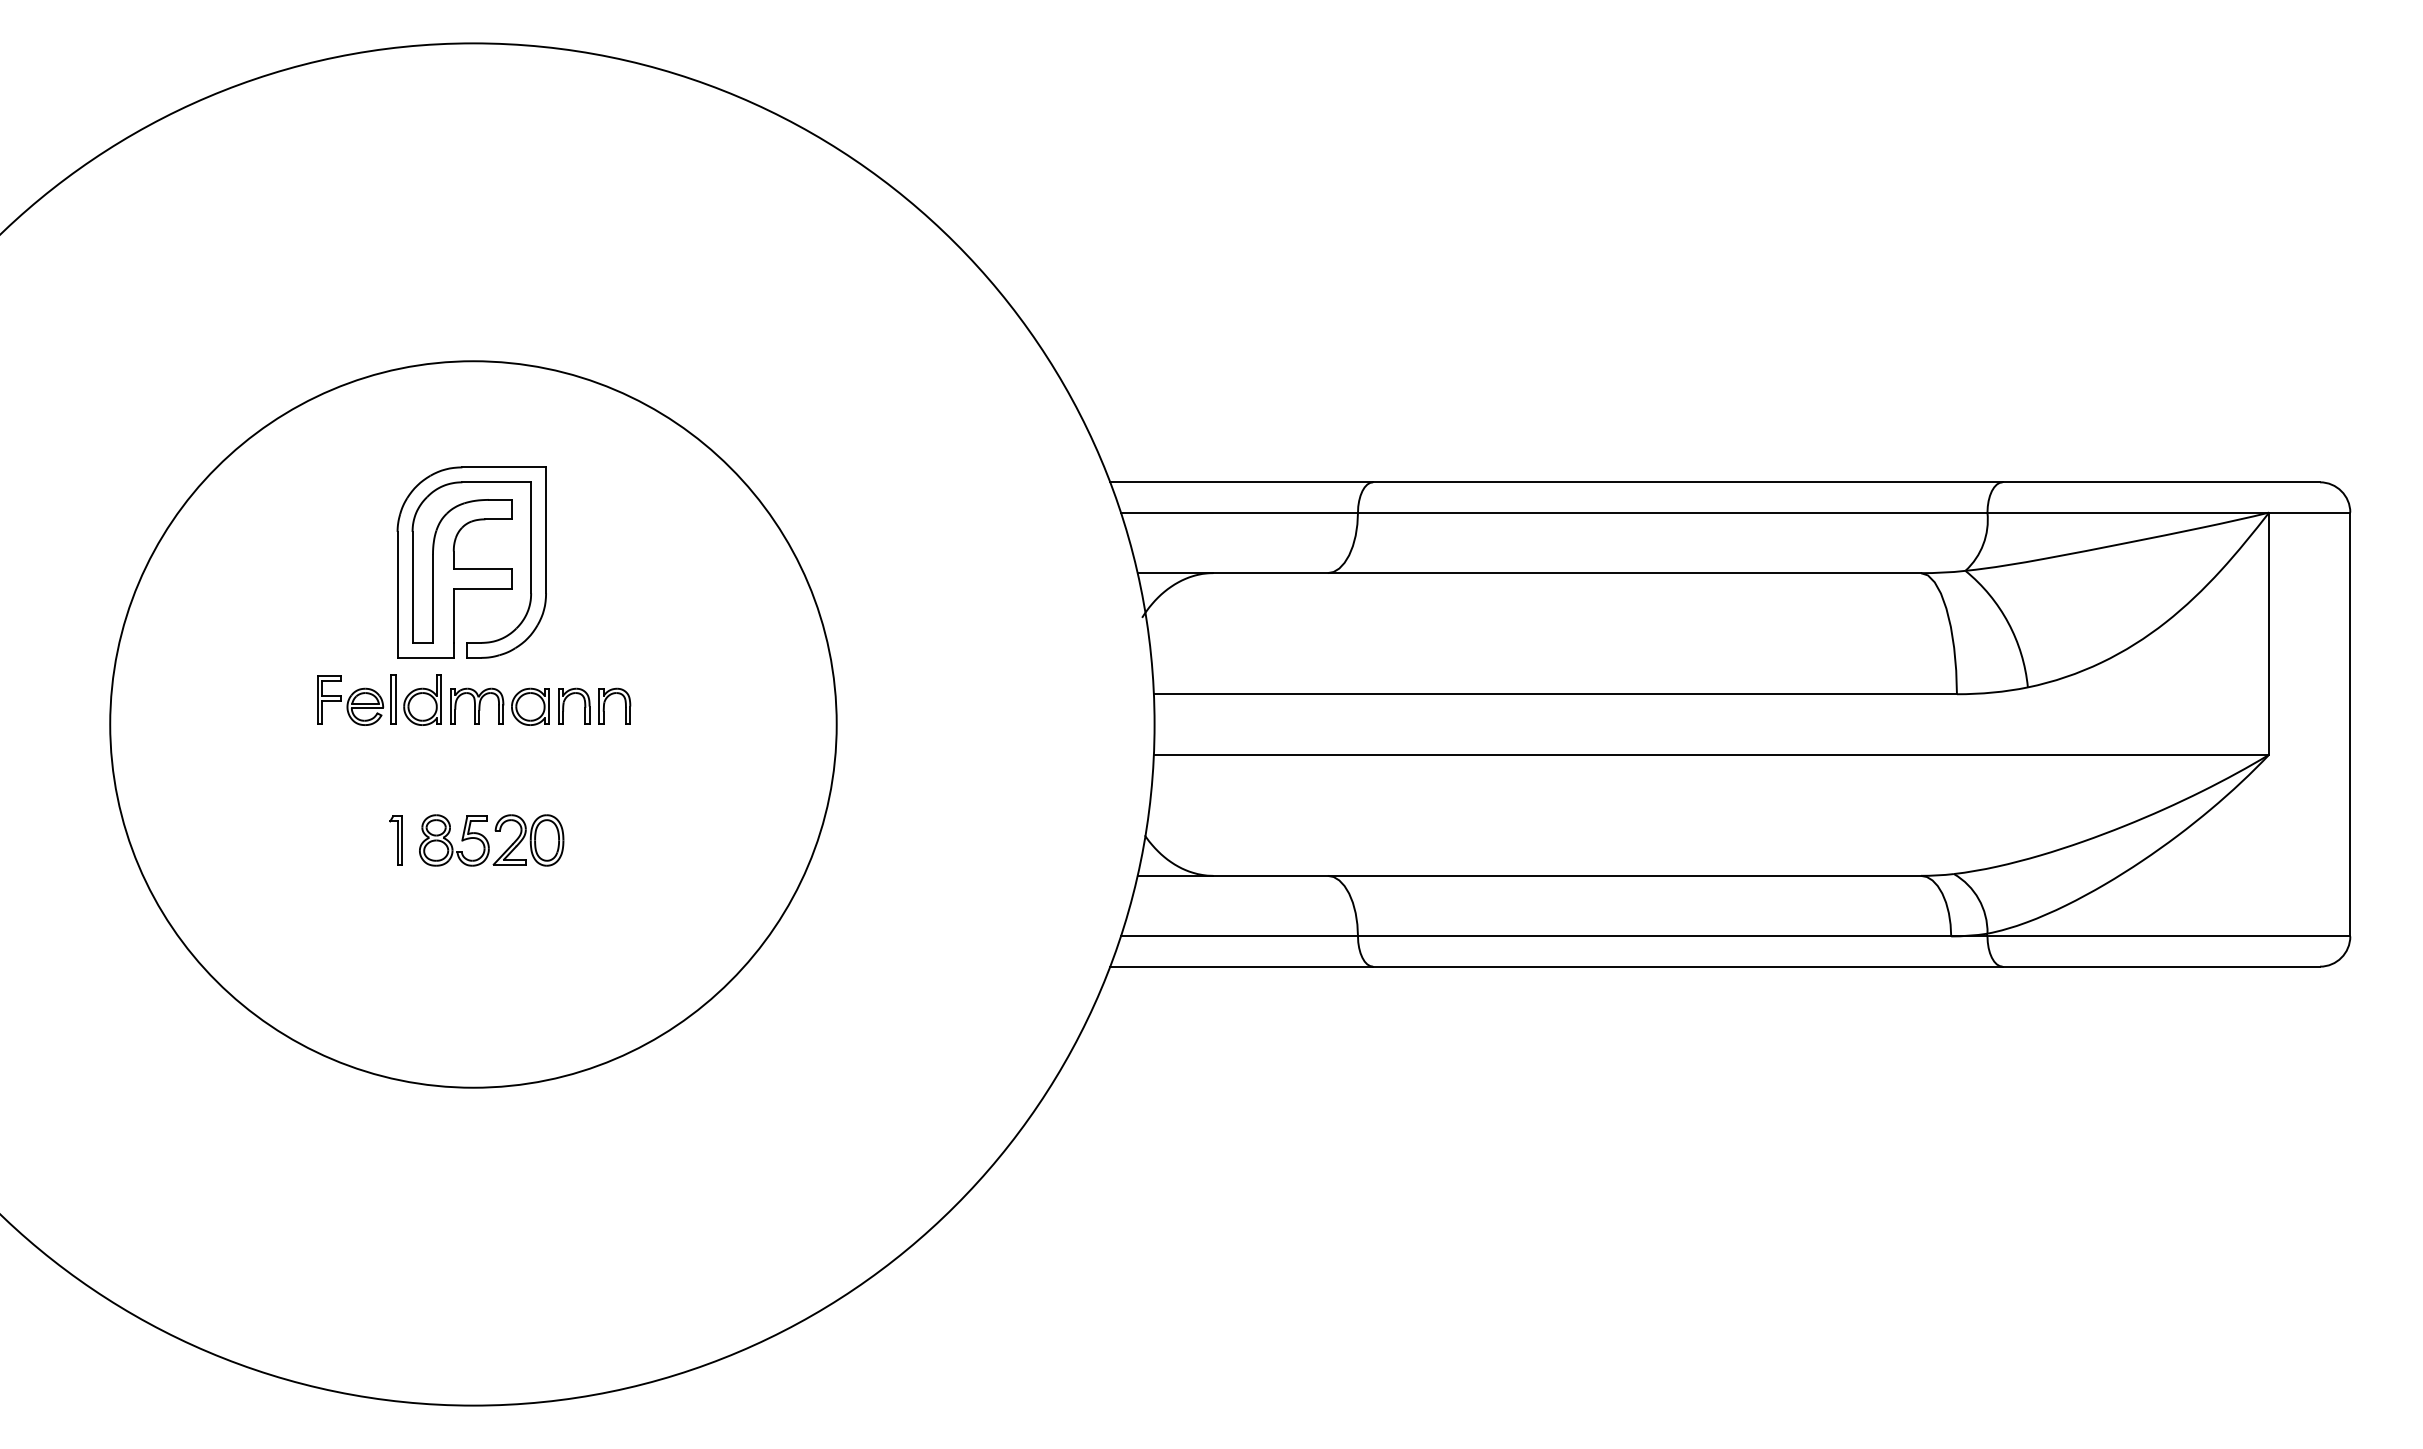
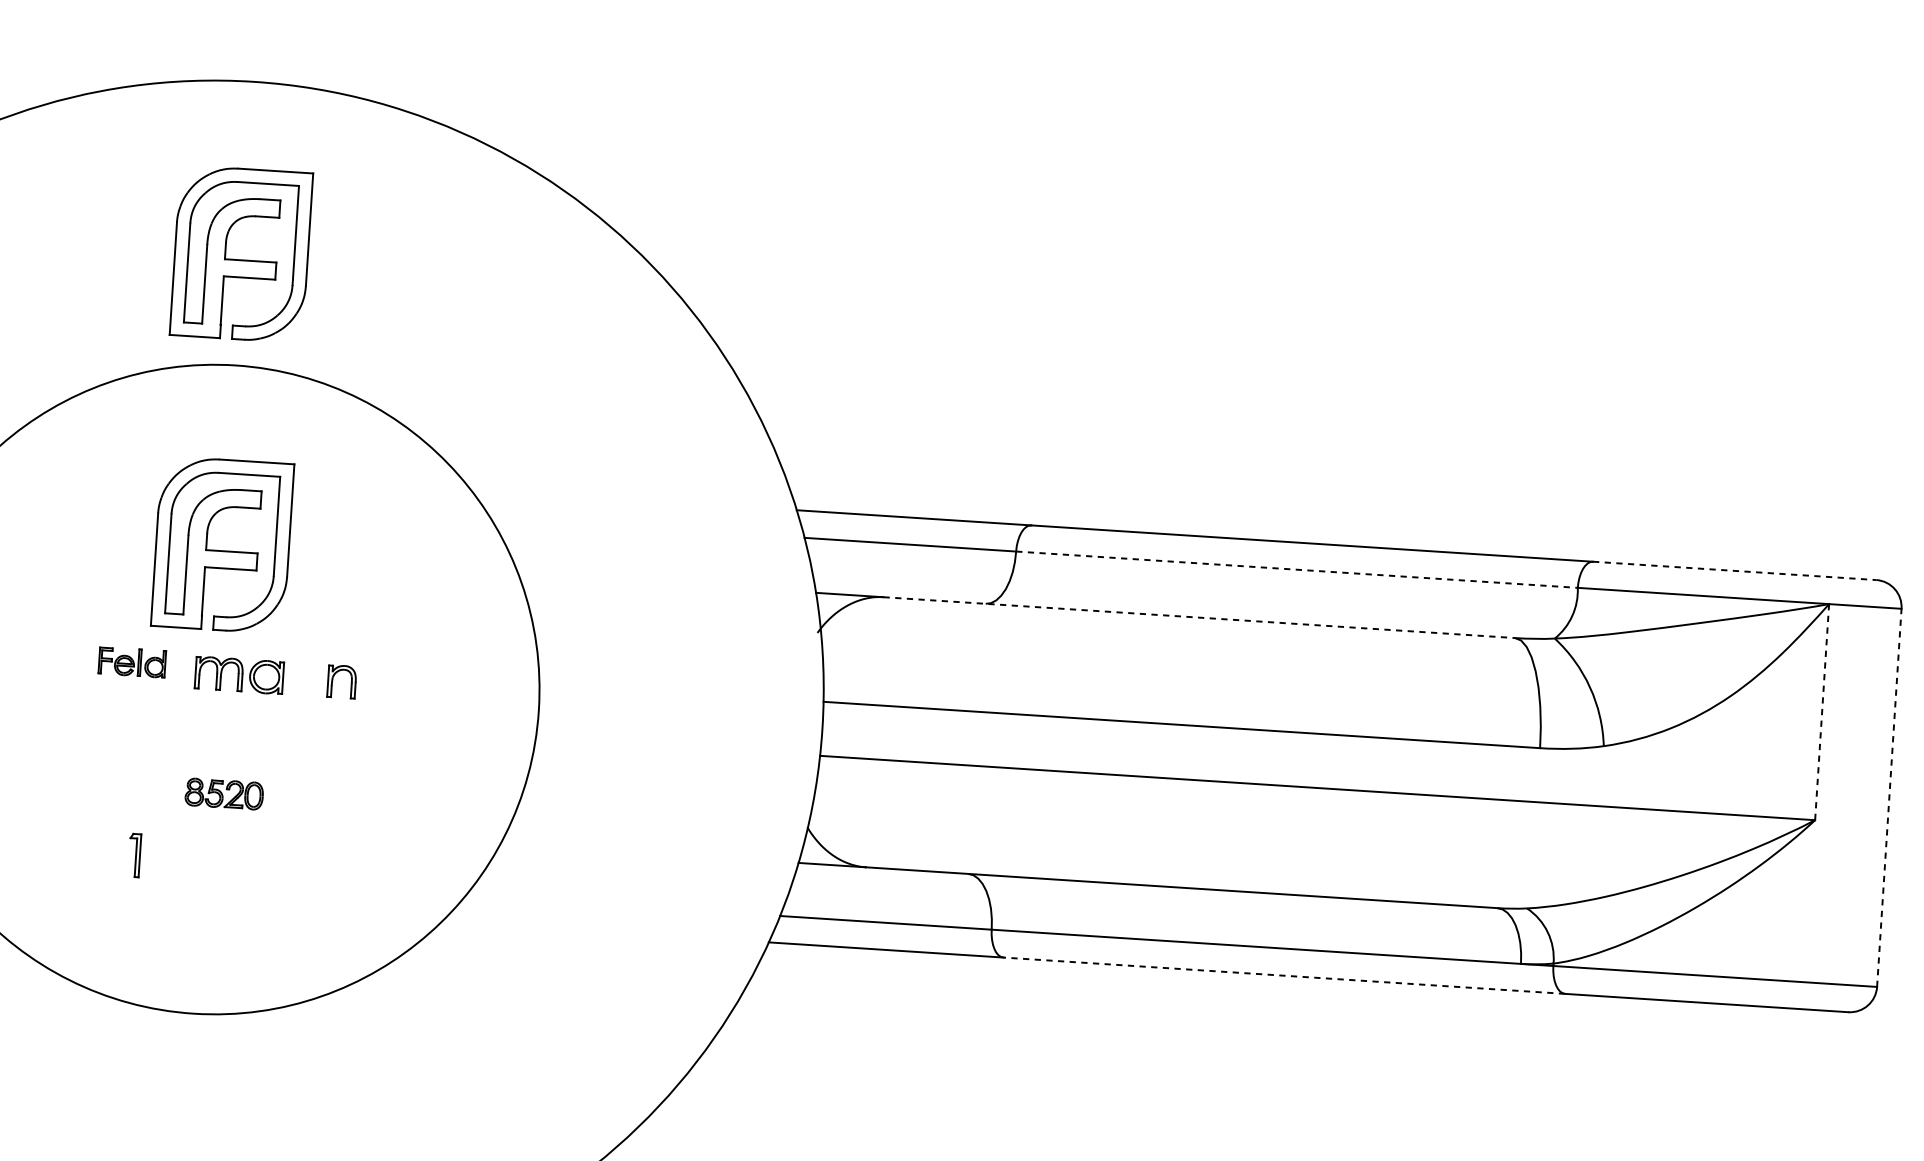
part: (471, 236) -> (241, 254), added
line: (2161, 482) -> (1734, 571), solid -> dashed
line: (1672, 512) -> (1296, 569), solid -> dashed
line: (1567, 573) -> (1199, 617), solid -> dashed
line: (2269, 634) -> (1822, 712), solid -> dashed
part: (379, 699) -> (132, 661), size x0.6
part: (564, 705) -> (297, 677), removed
line: (2350, 724) -> (1889, 797), solid -> dashed
part: (395, 840) -> (134, 855), moved
part: (491, 840) -> (224, 794), size x0.6
line: (1687, 966) -> (1283, 975), solid -> dashed

